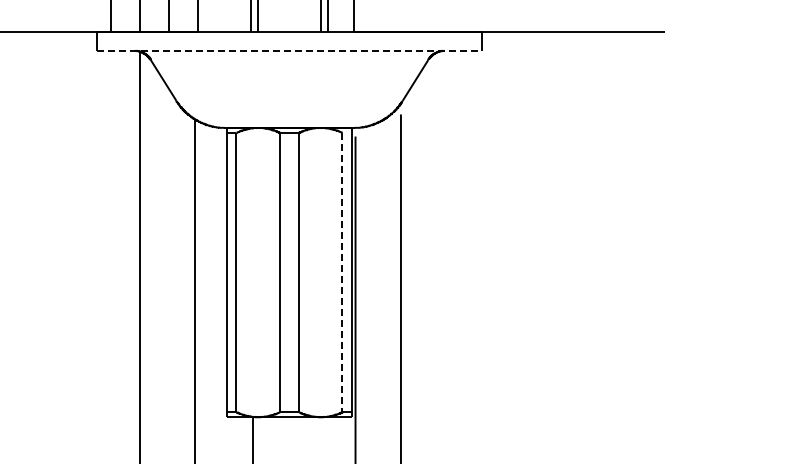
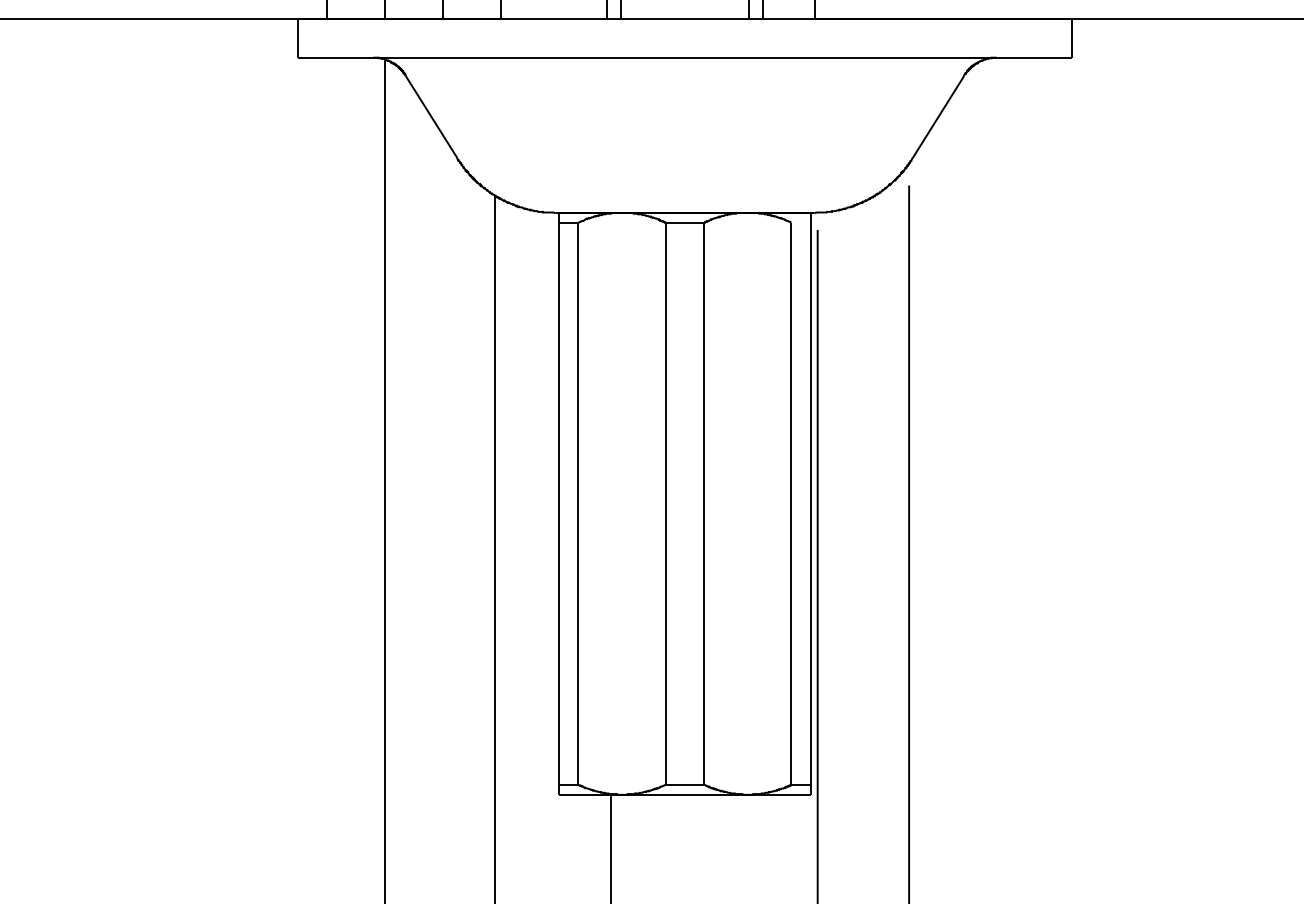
line: (290, 50) -> (686, 56), dashed -> solid
line: (342, 272) -> (791, 503), dashed -> solid

